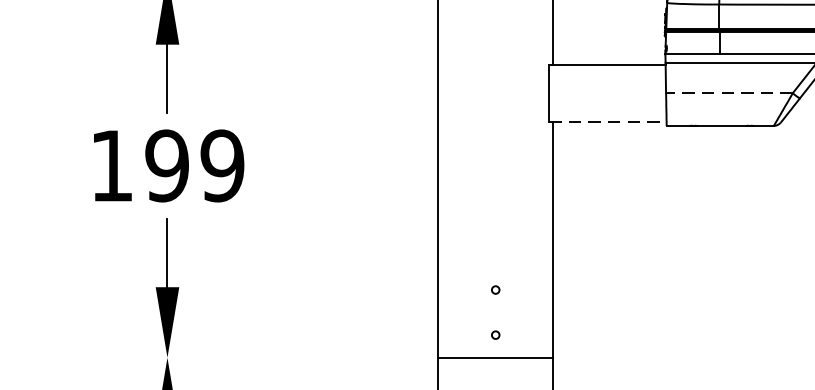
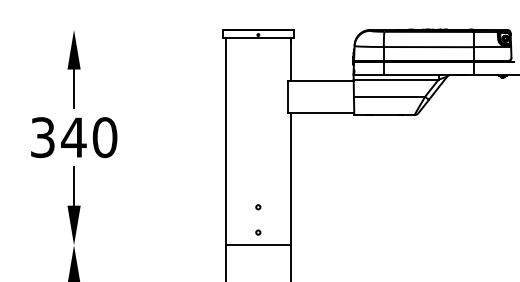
line: (729, 92) -> (389, 96), dashed -> solid
line: (608, 121) -> (321, 112), dashed -> solid
text: (168, 165) -> (74, 137), 199 -> 340

